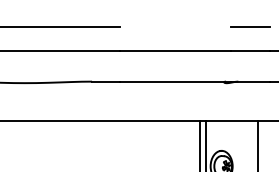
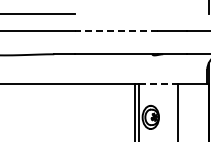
line: (249, 26) -> (171, 13), removed
line: (175, 51) -> (116, 31), solid -> dashed
line: (233, 120) -> (159, 83), solid -> dashed

